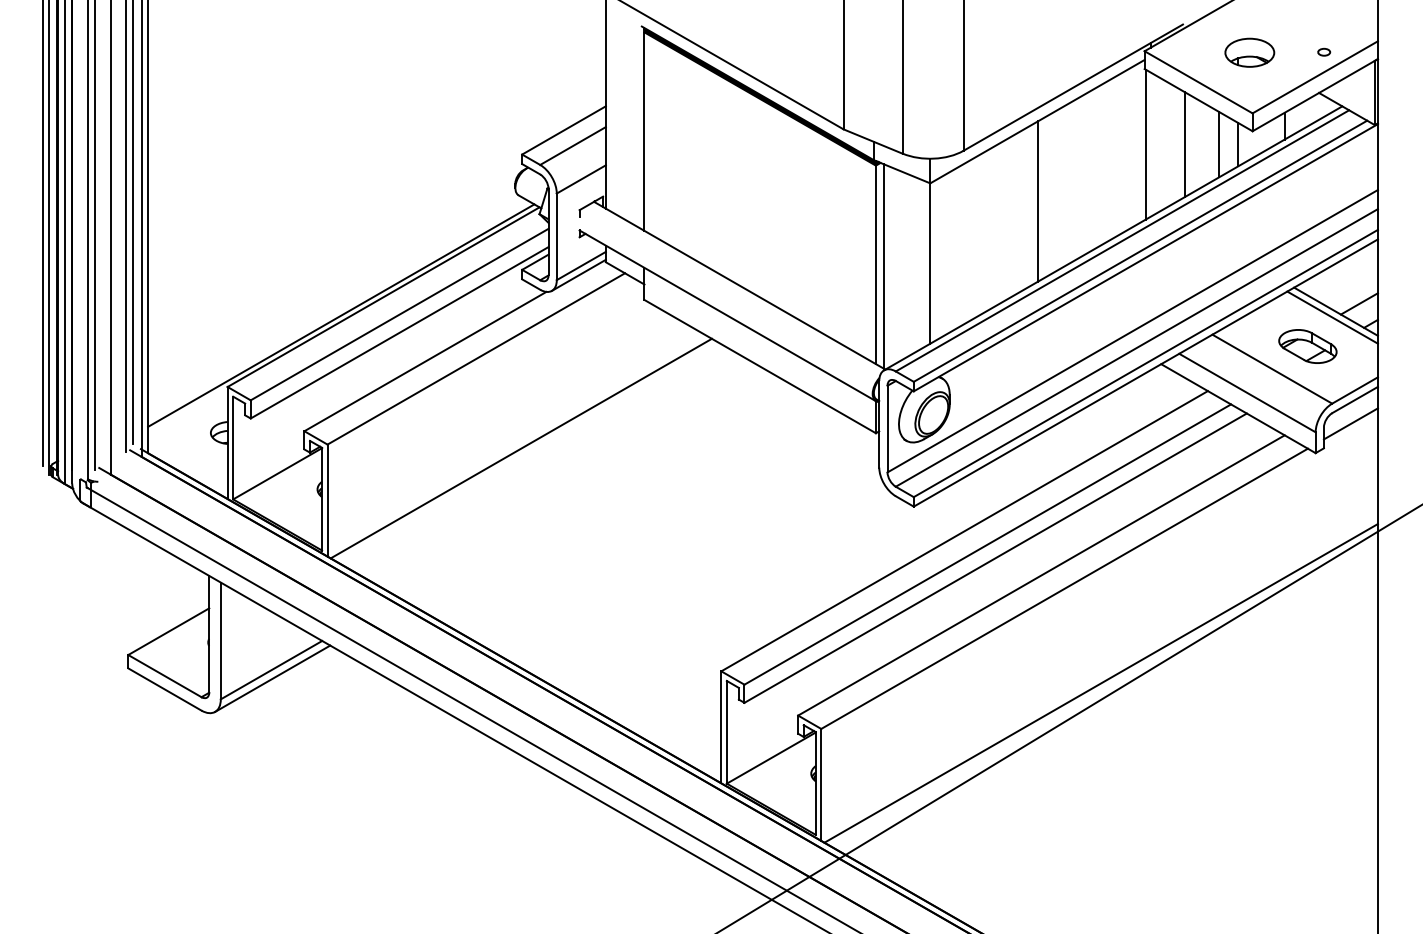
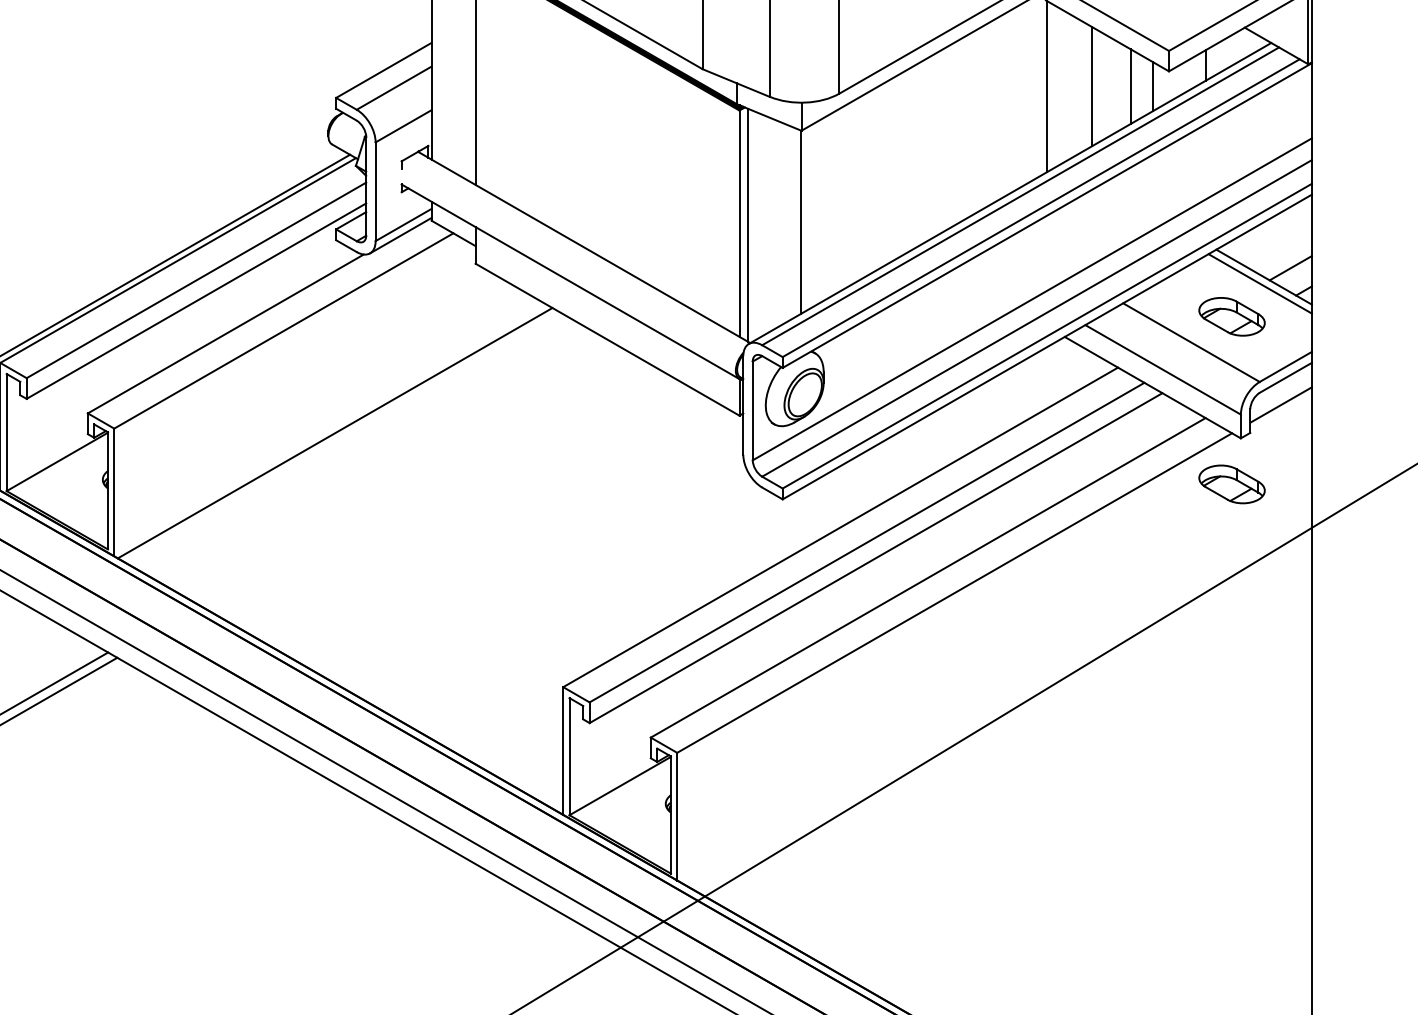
line: (1037, 201) -> (923, 151), removed
part: (1307, 493) -> (1231, 484), added
line: (1100, 683) -> (995, 701), removed

